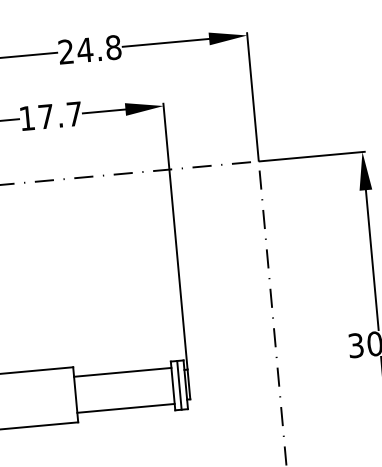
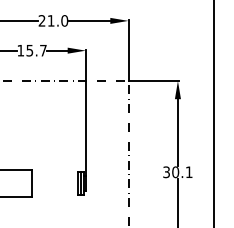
text: (98, 48) -> (57, 20), 24.8 -> 21.0
text: (45, 116) -> (29, 50), 17.7 -> 15.7
line: (121, 371) -> (54, 174), removed
line: (124, 409) -> (54, 192), removed

